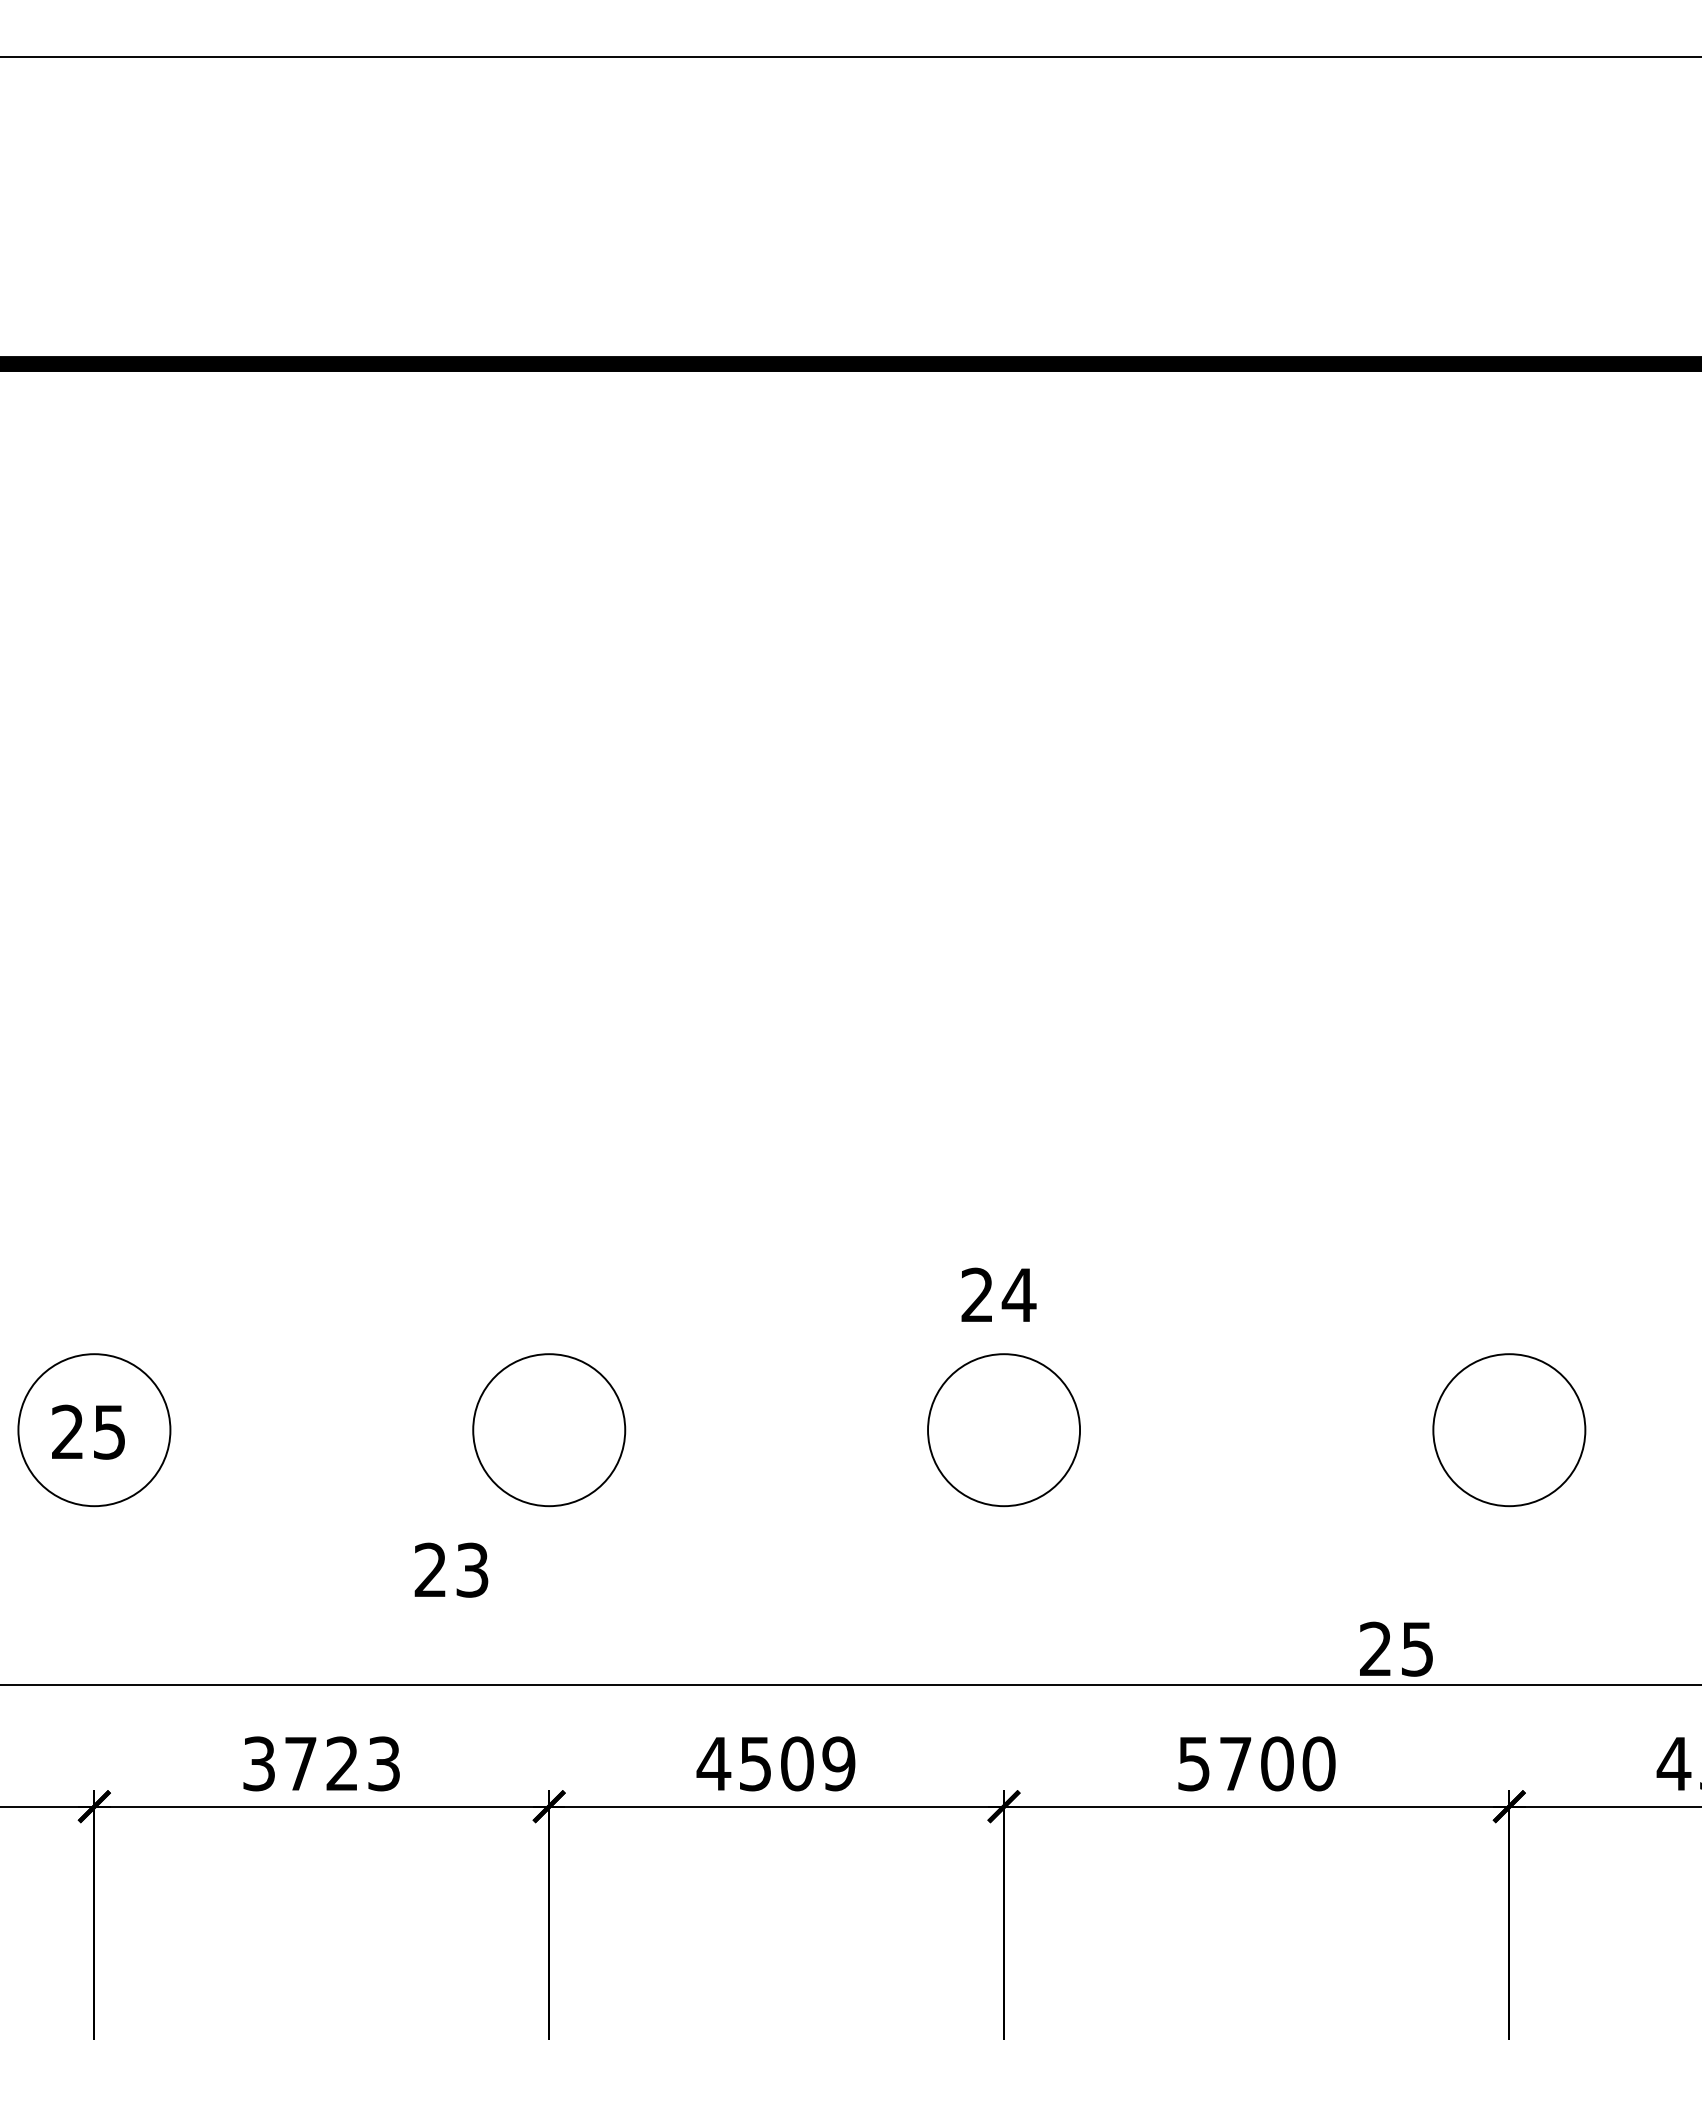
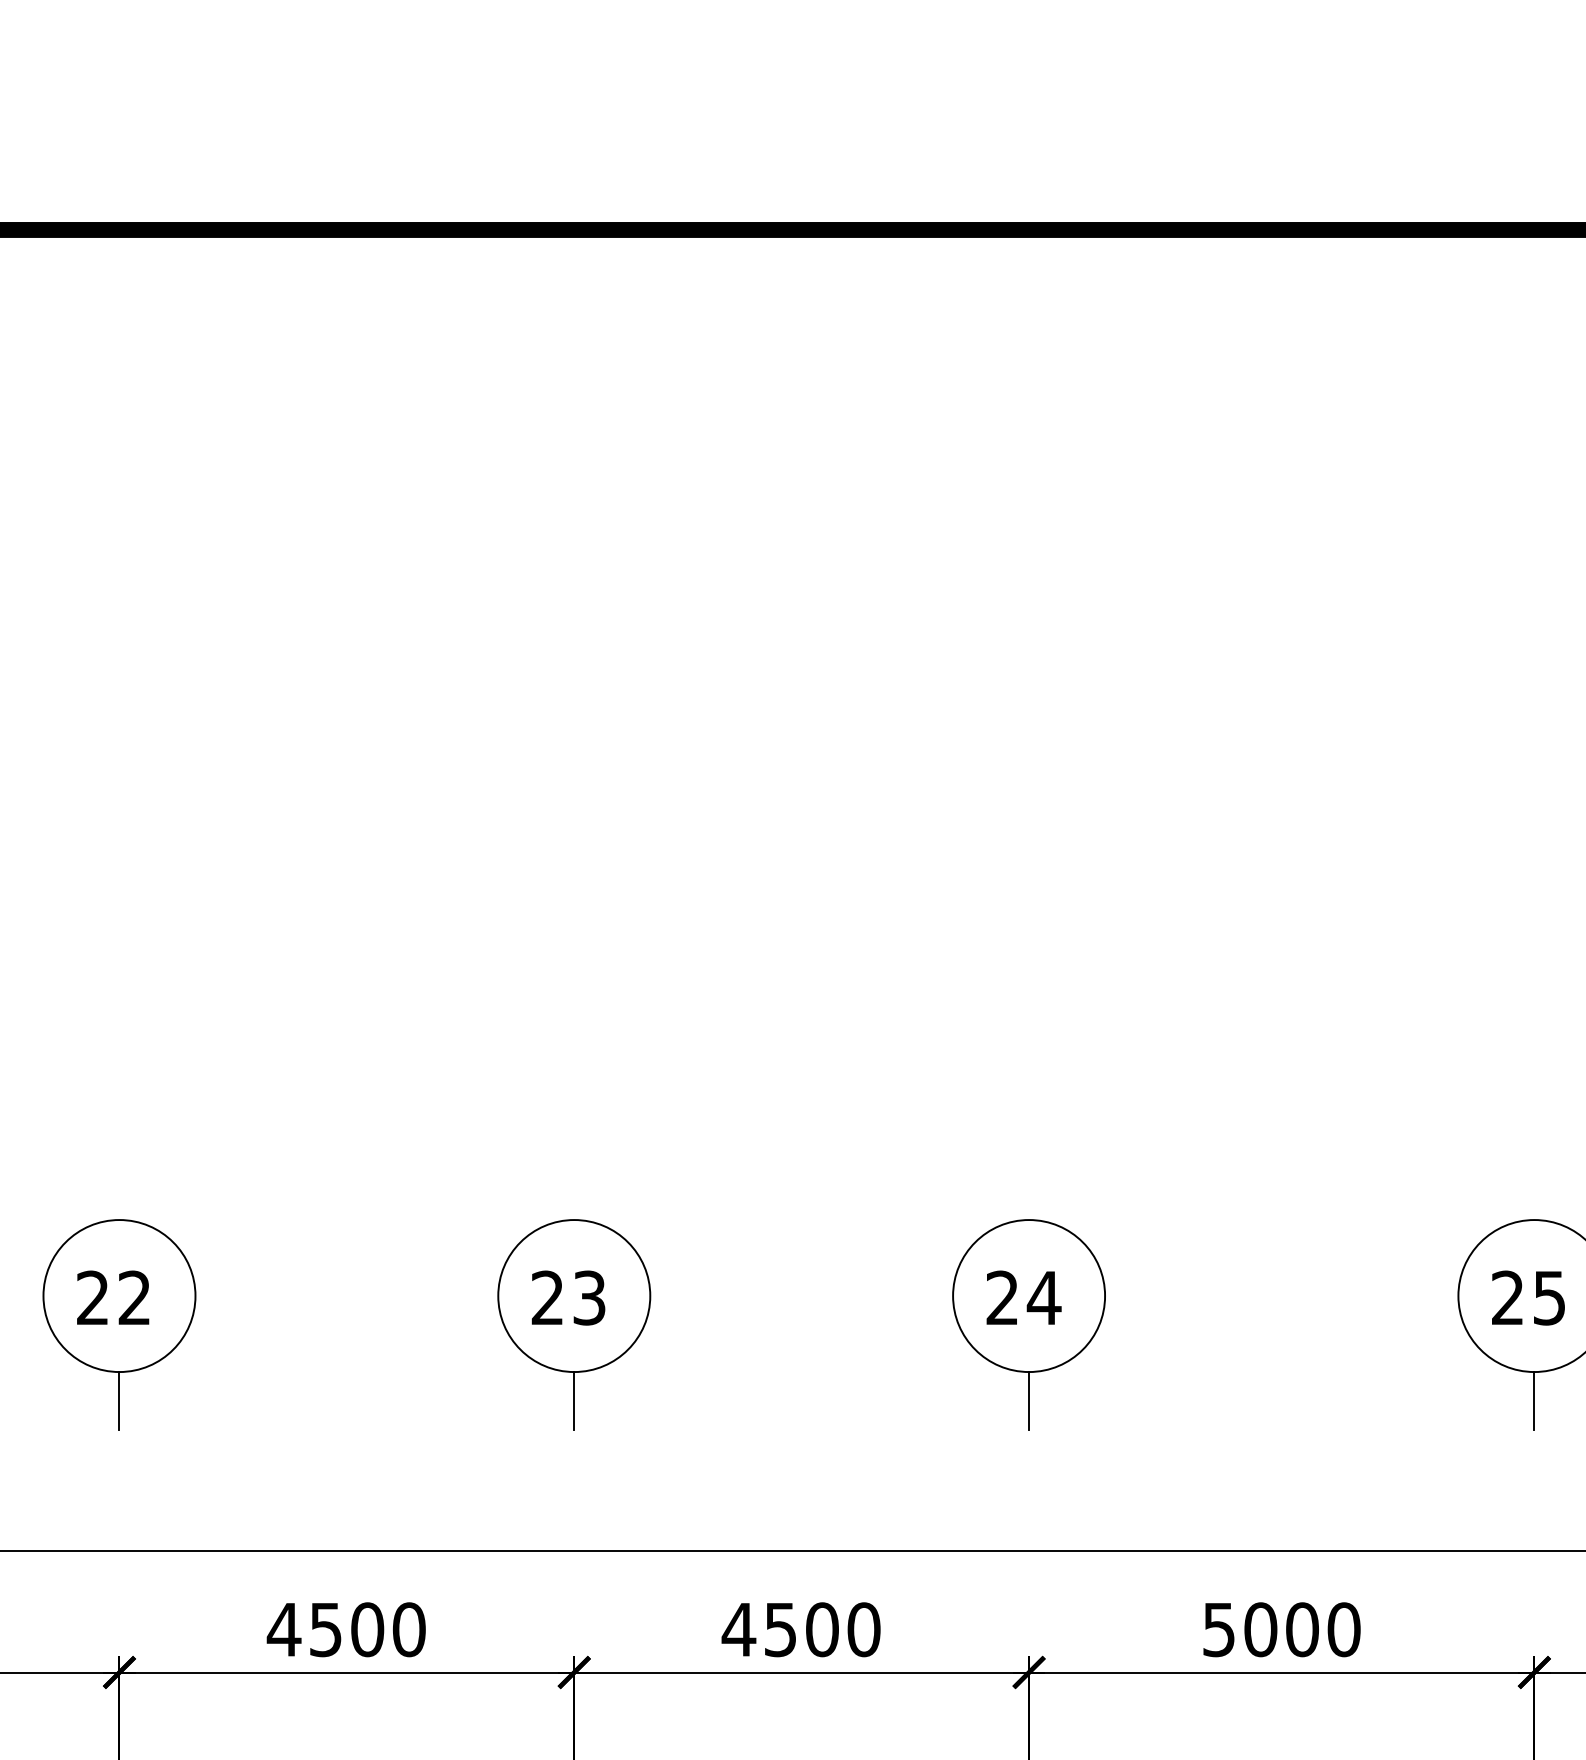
text: (998, 1294) -> (1023, 1297), moved
text: (108, 1431) -> (133, 1297), 25 -> 22
line: (94, 1535) -> (119, 1401), added
line: (549, 1535) -> (574, 1401), added
line: (1004, 1535) -> (1029, 1401), added
line: (1509, 1535) -> (1534, 1401), added
text: (451, 1569) -> (568, 1297), moved
text: (1396, 1648) -> (1528, 1297), moved
text: (320, 1763) -> (345, 1629), 3723 -> 4500
text: (838, 1763) -> (863, 1629), 4509 -> 4500
text: (1235, 1763) -> (1260, 1629), 5700 -> 5000

